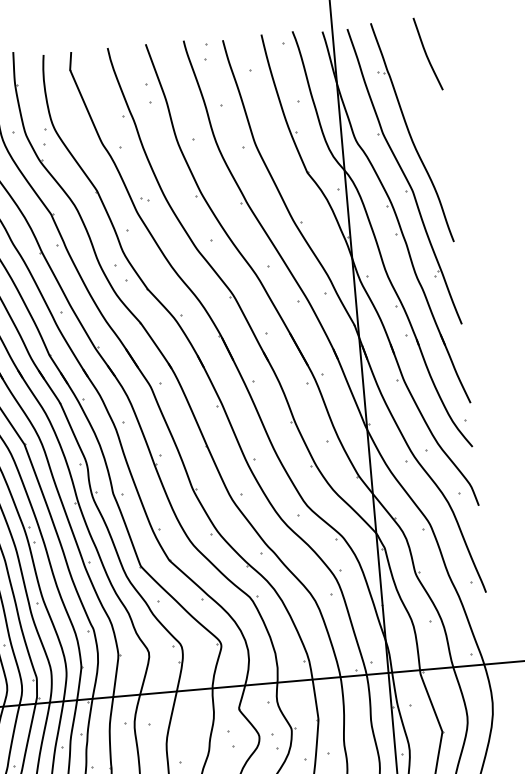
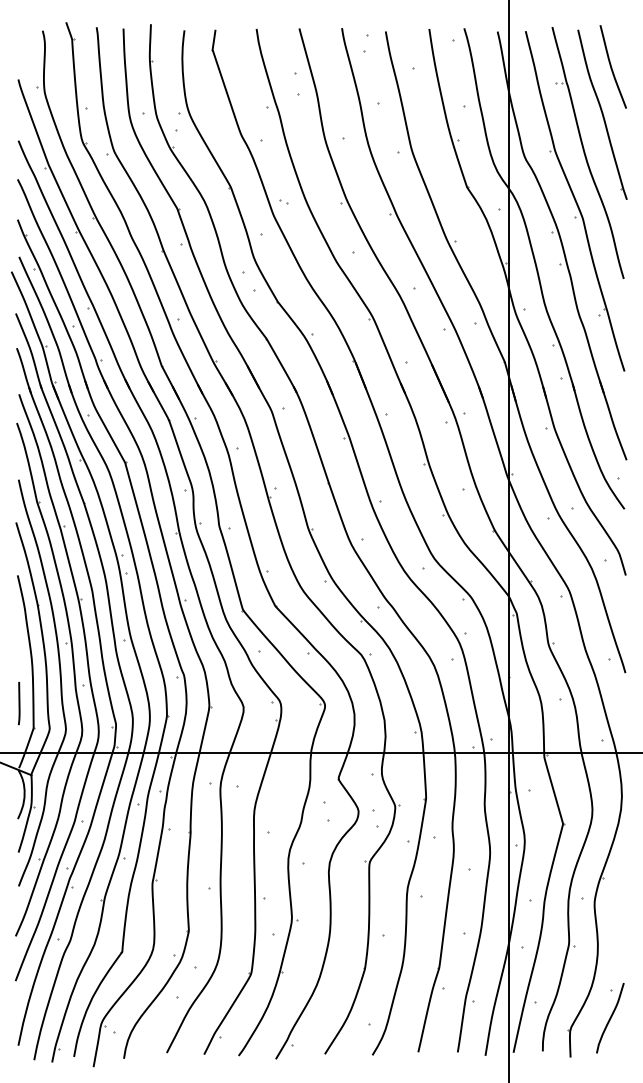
part: (422, 97) -> (602, 114), added

